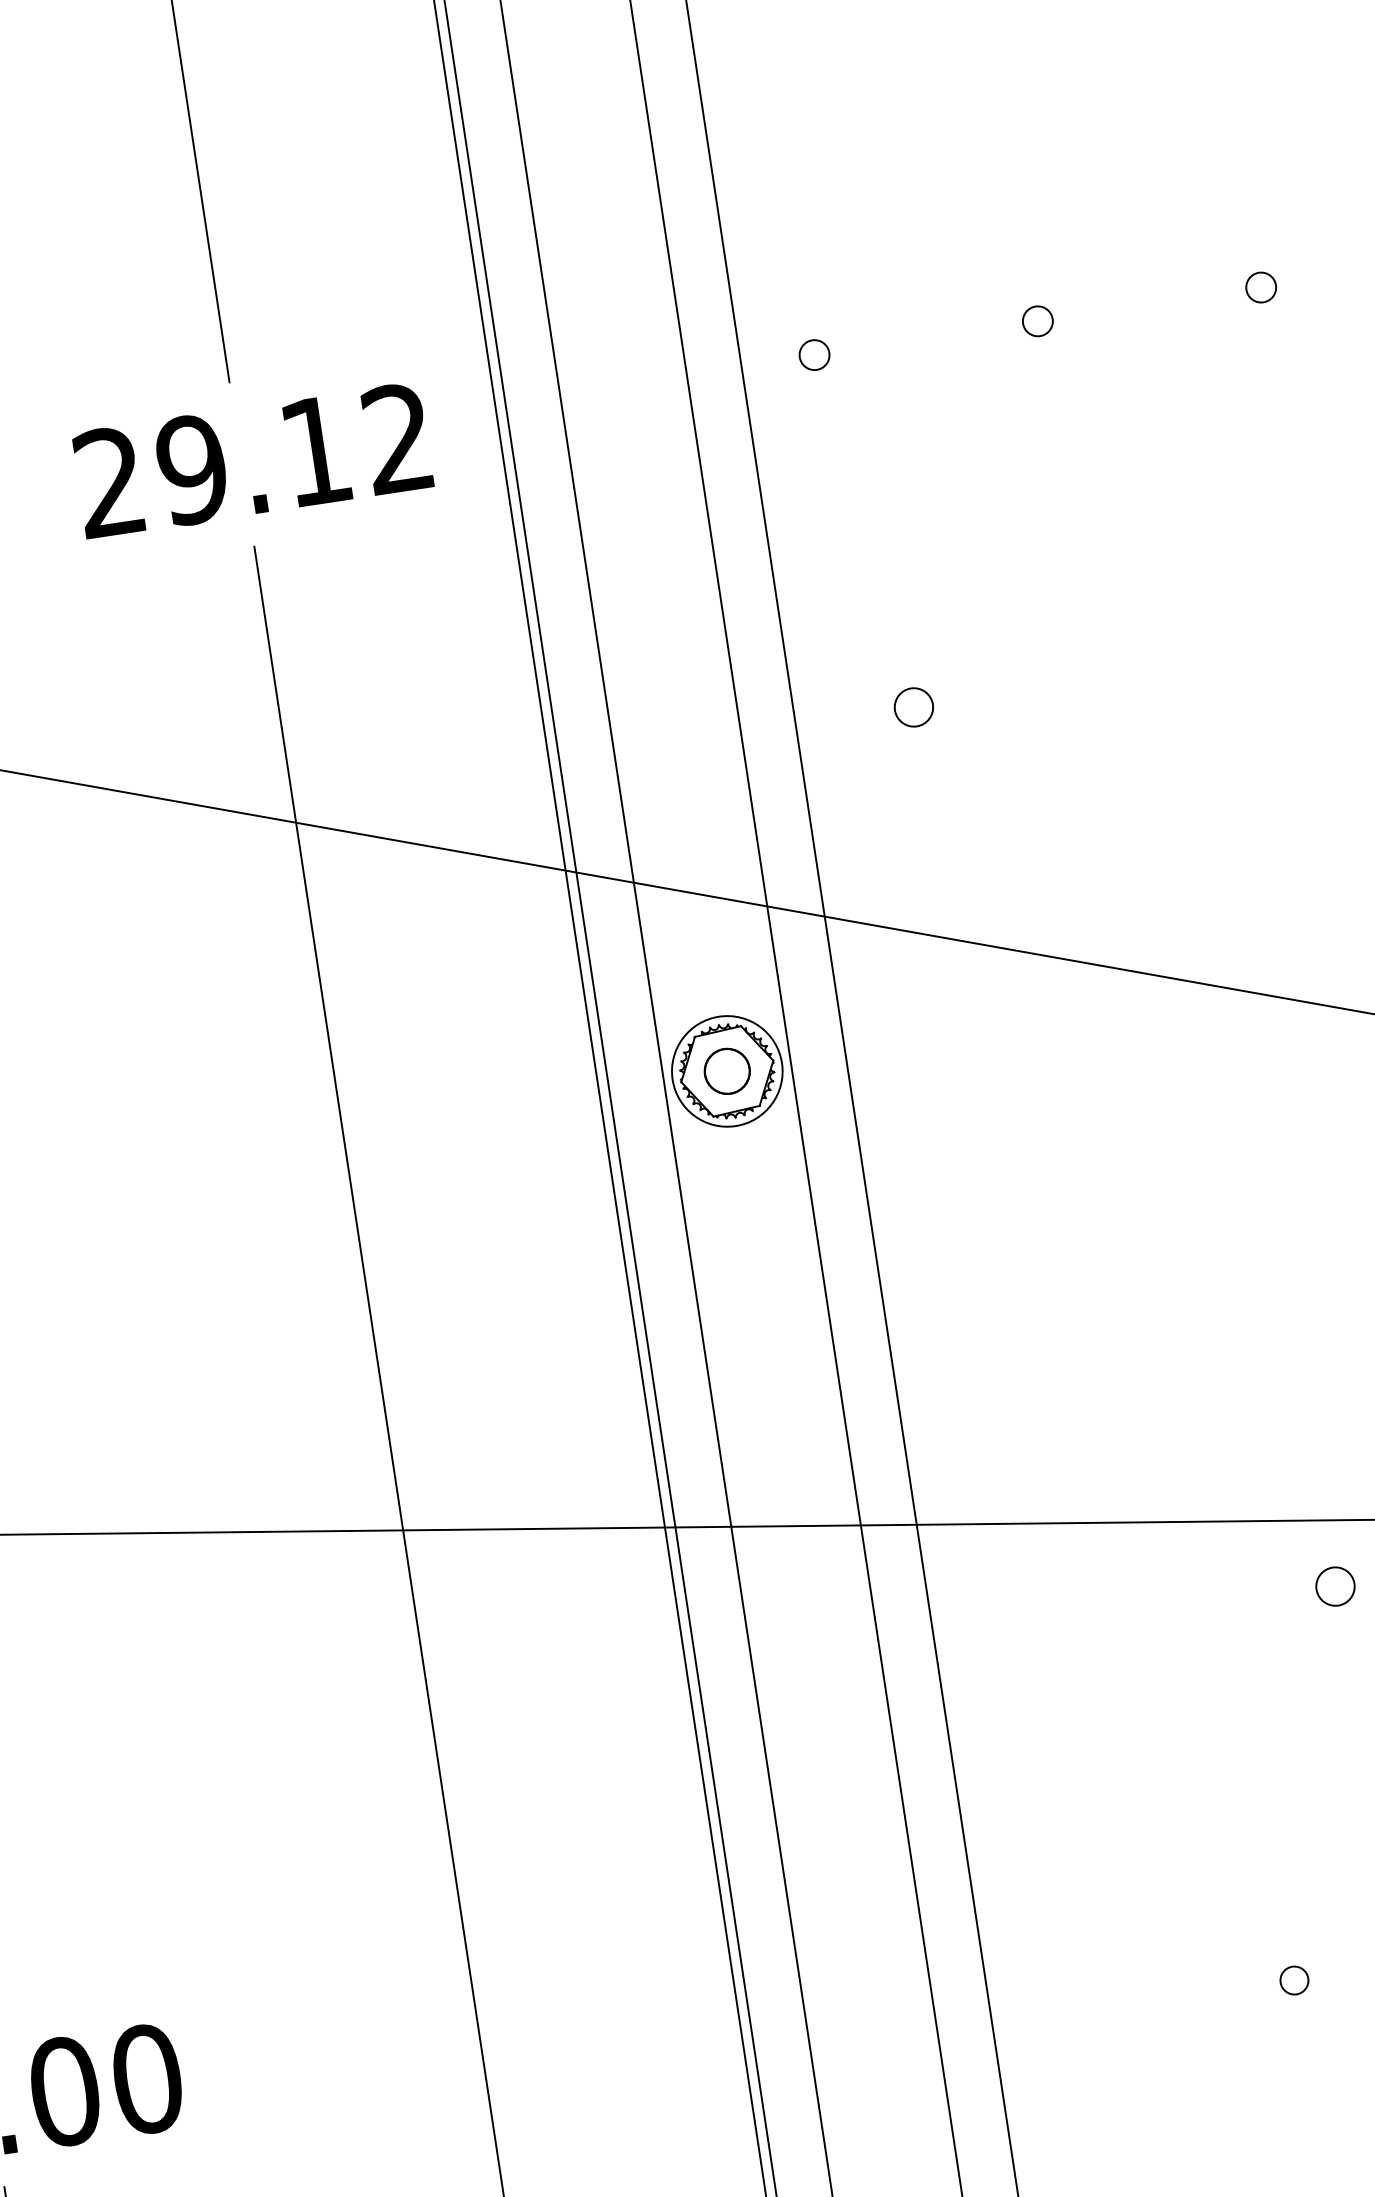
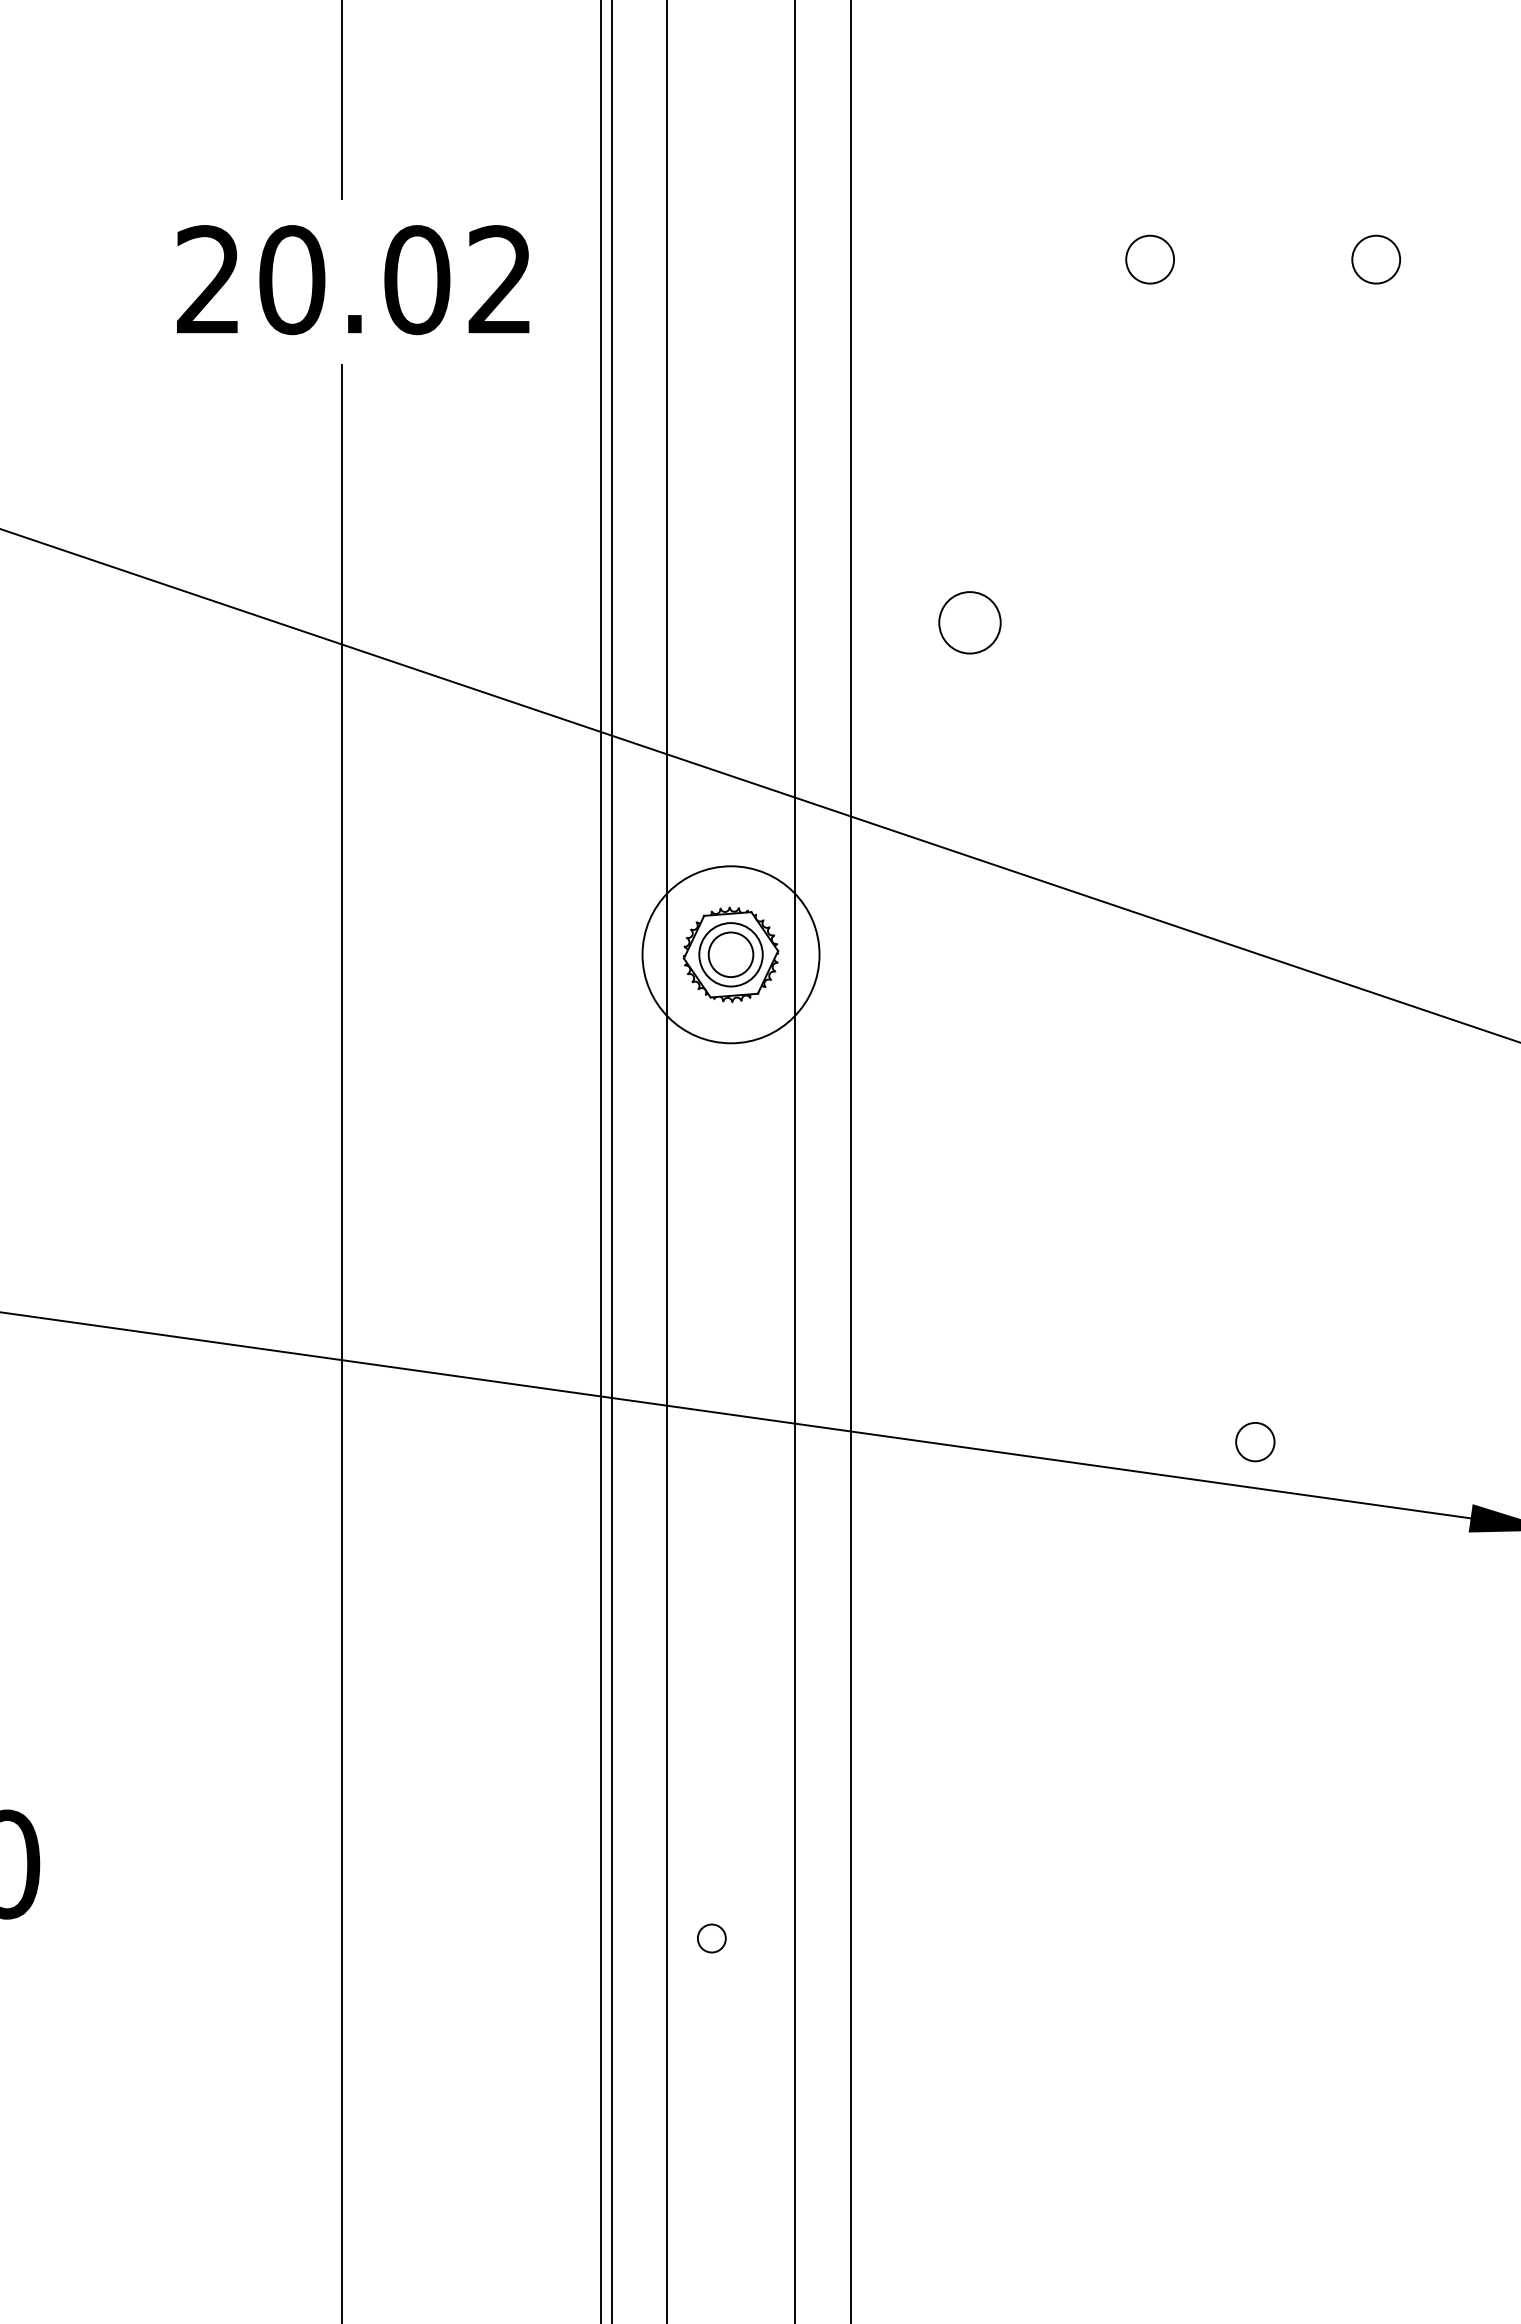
circle: (1260, 287) -> (1375, 259), size x1.6
circle: (1038, 321) -> (1150, 259), size x1.6
circle: (814, 354) -> (924, 259), removed
text: (254, 460) -> (354, 280), 29.12 -> 20.02
circle: (913, 707) -> (969, 622), size x1.6
circle: (726, 1071) -> (730, 954), size x1.4
circle: (726, 1071) -> (730, 954), size x1.6
circle: (1335, 1586) -> (1255, 1442), moved
circle: (1294, 1980) -> (711, 1938), moved

